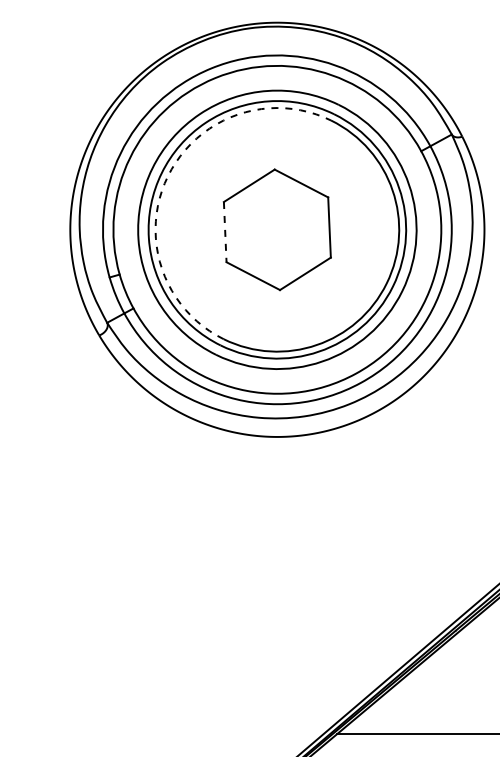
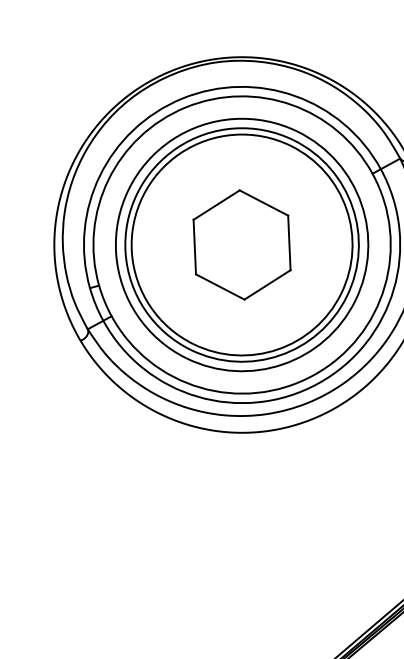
arc: (168, 176) -> (143, 196), dashed -> solid
line: (225, 232) -> (195, 247), dashed -> solid

